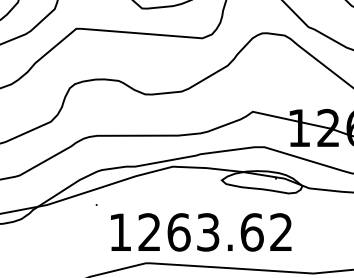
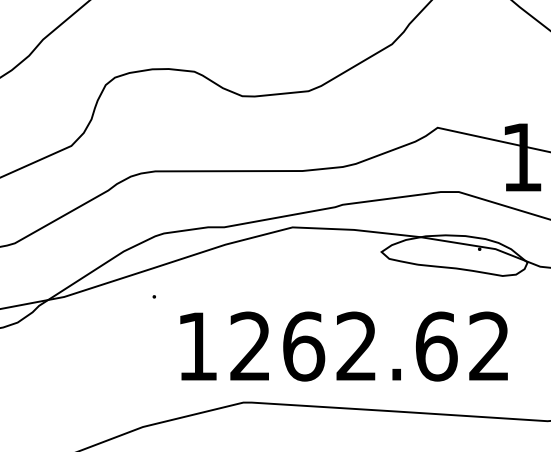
text: (208, 232) -> (357, 346), 1263.62 -> 1262.62

